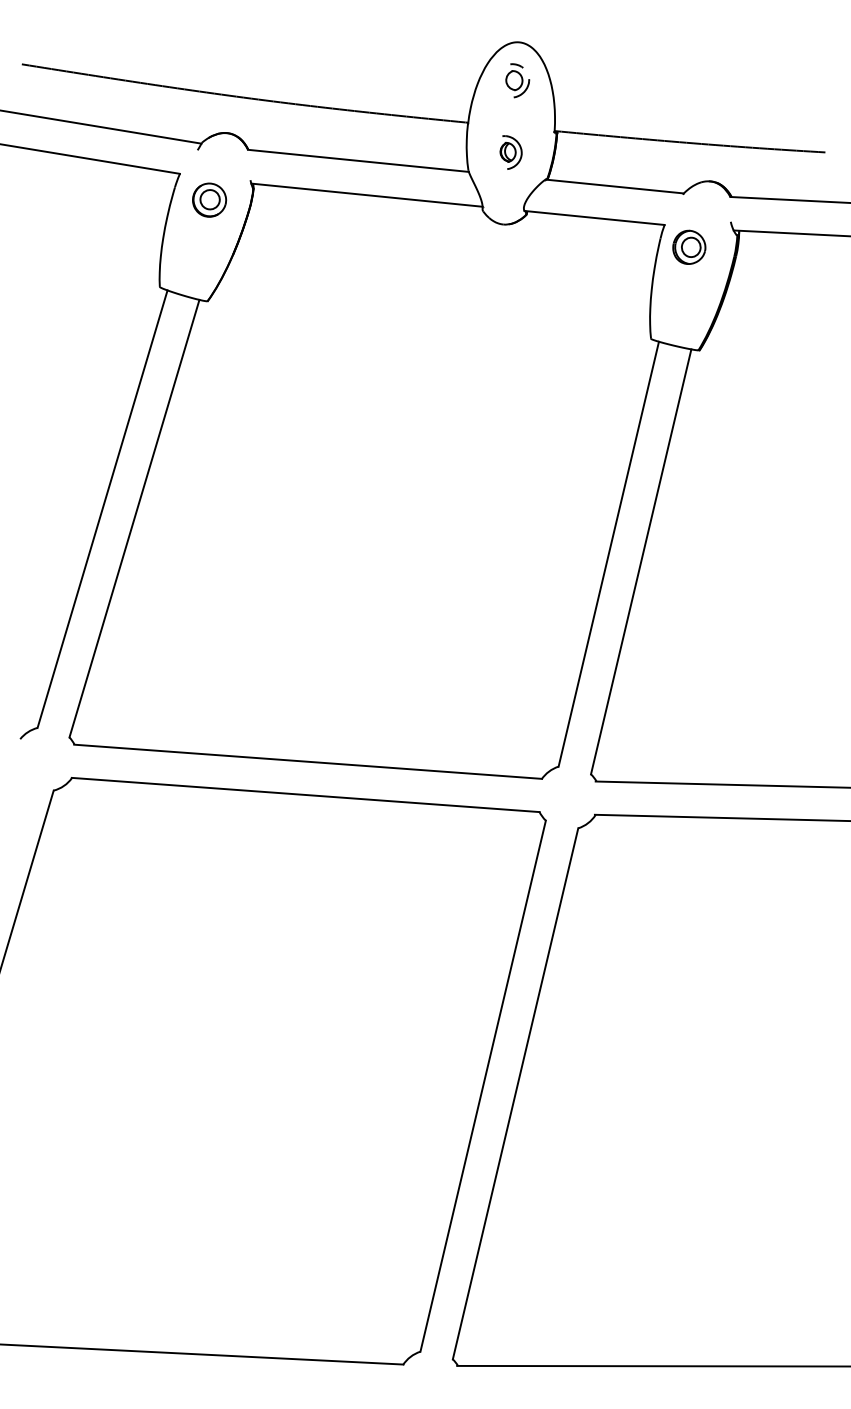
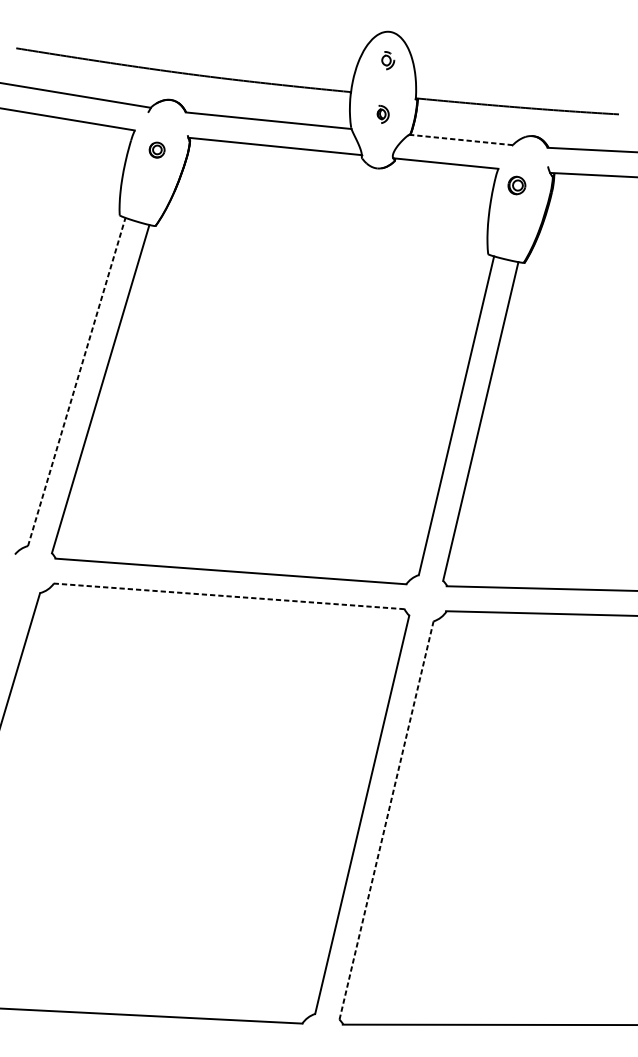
part: (517, 80) -> (388, 60), size x0.7
part: (510, 152) -> (382, 114), size x0.7
line: (614, 186) -> (460, 139), solid -> dashed
part: (209, 199) -> (156, 149), size x0.6
part: (689, 246) -> (517, 184), size x0.7
line: (102, 508) -> (76, 381), solid -> dashed
line: (305, 794) -> (228, 596), solid -> dashed
line: (515, 1093) -> (386, 820), solid -> dashed

